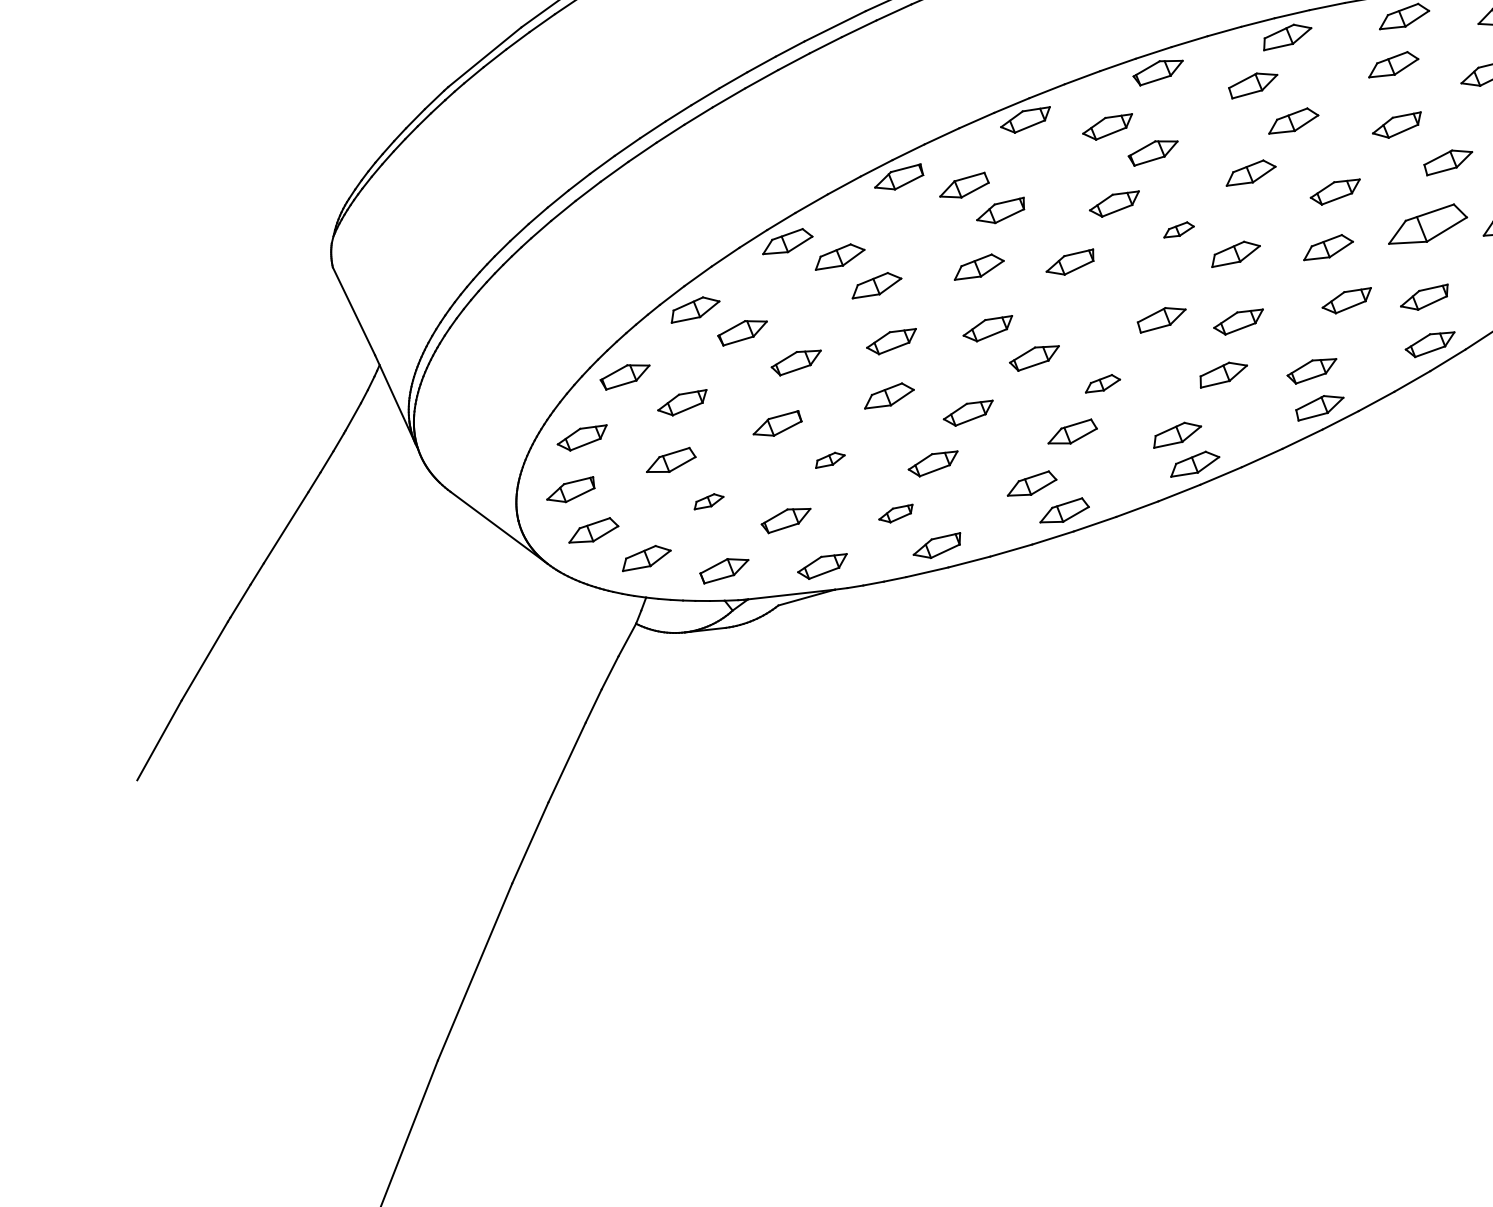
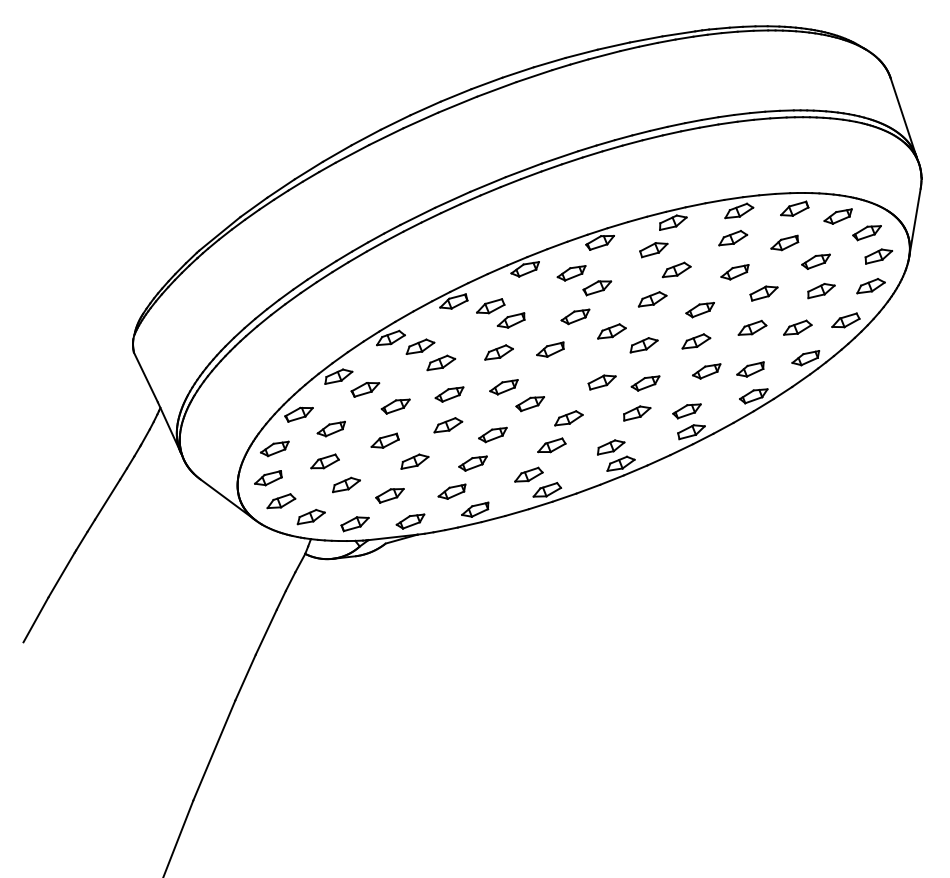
part: (1427, 222) -> (752, 327), size x0.62
part: (1178, 229) -> (611, 331), size x1.67
part: (1102, 384) -> (568, 418), size x1.43
part: (829, 460) -> (414, 461), size x1.67
part: (709, 500) -> (346, 484), size x1.67
part: (895, 513) -> (451, 491), size x1.43

